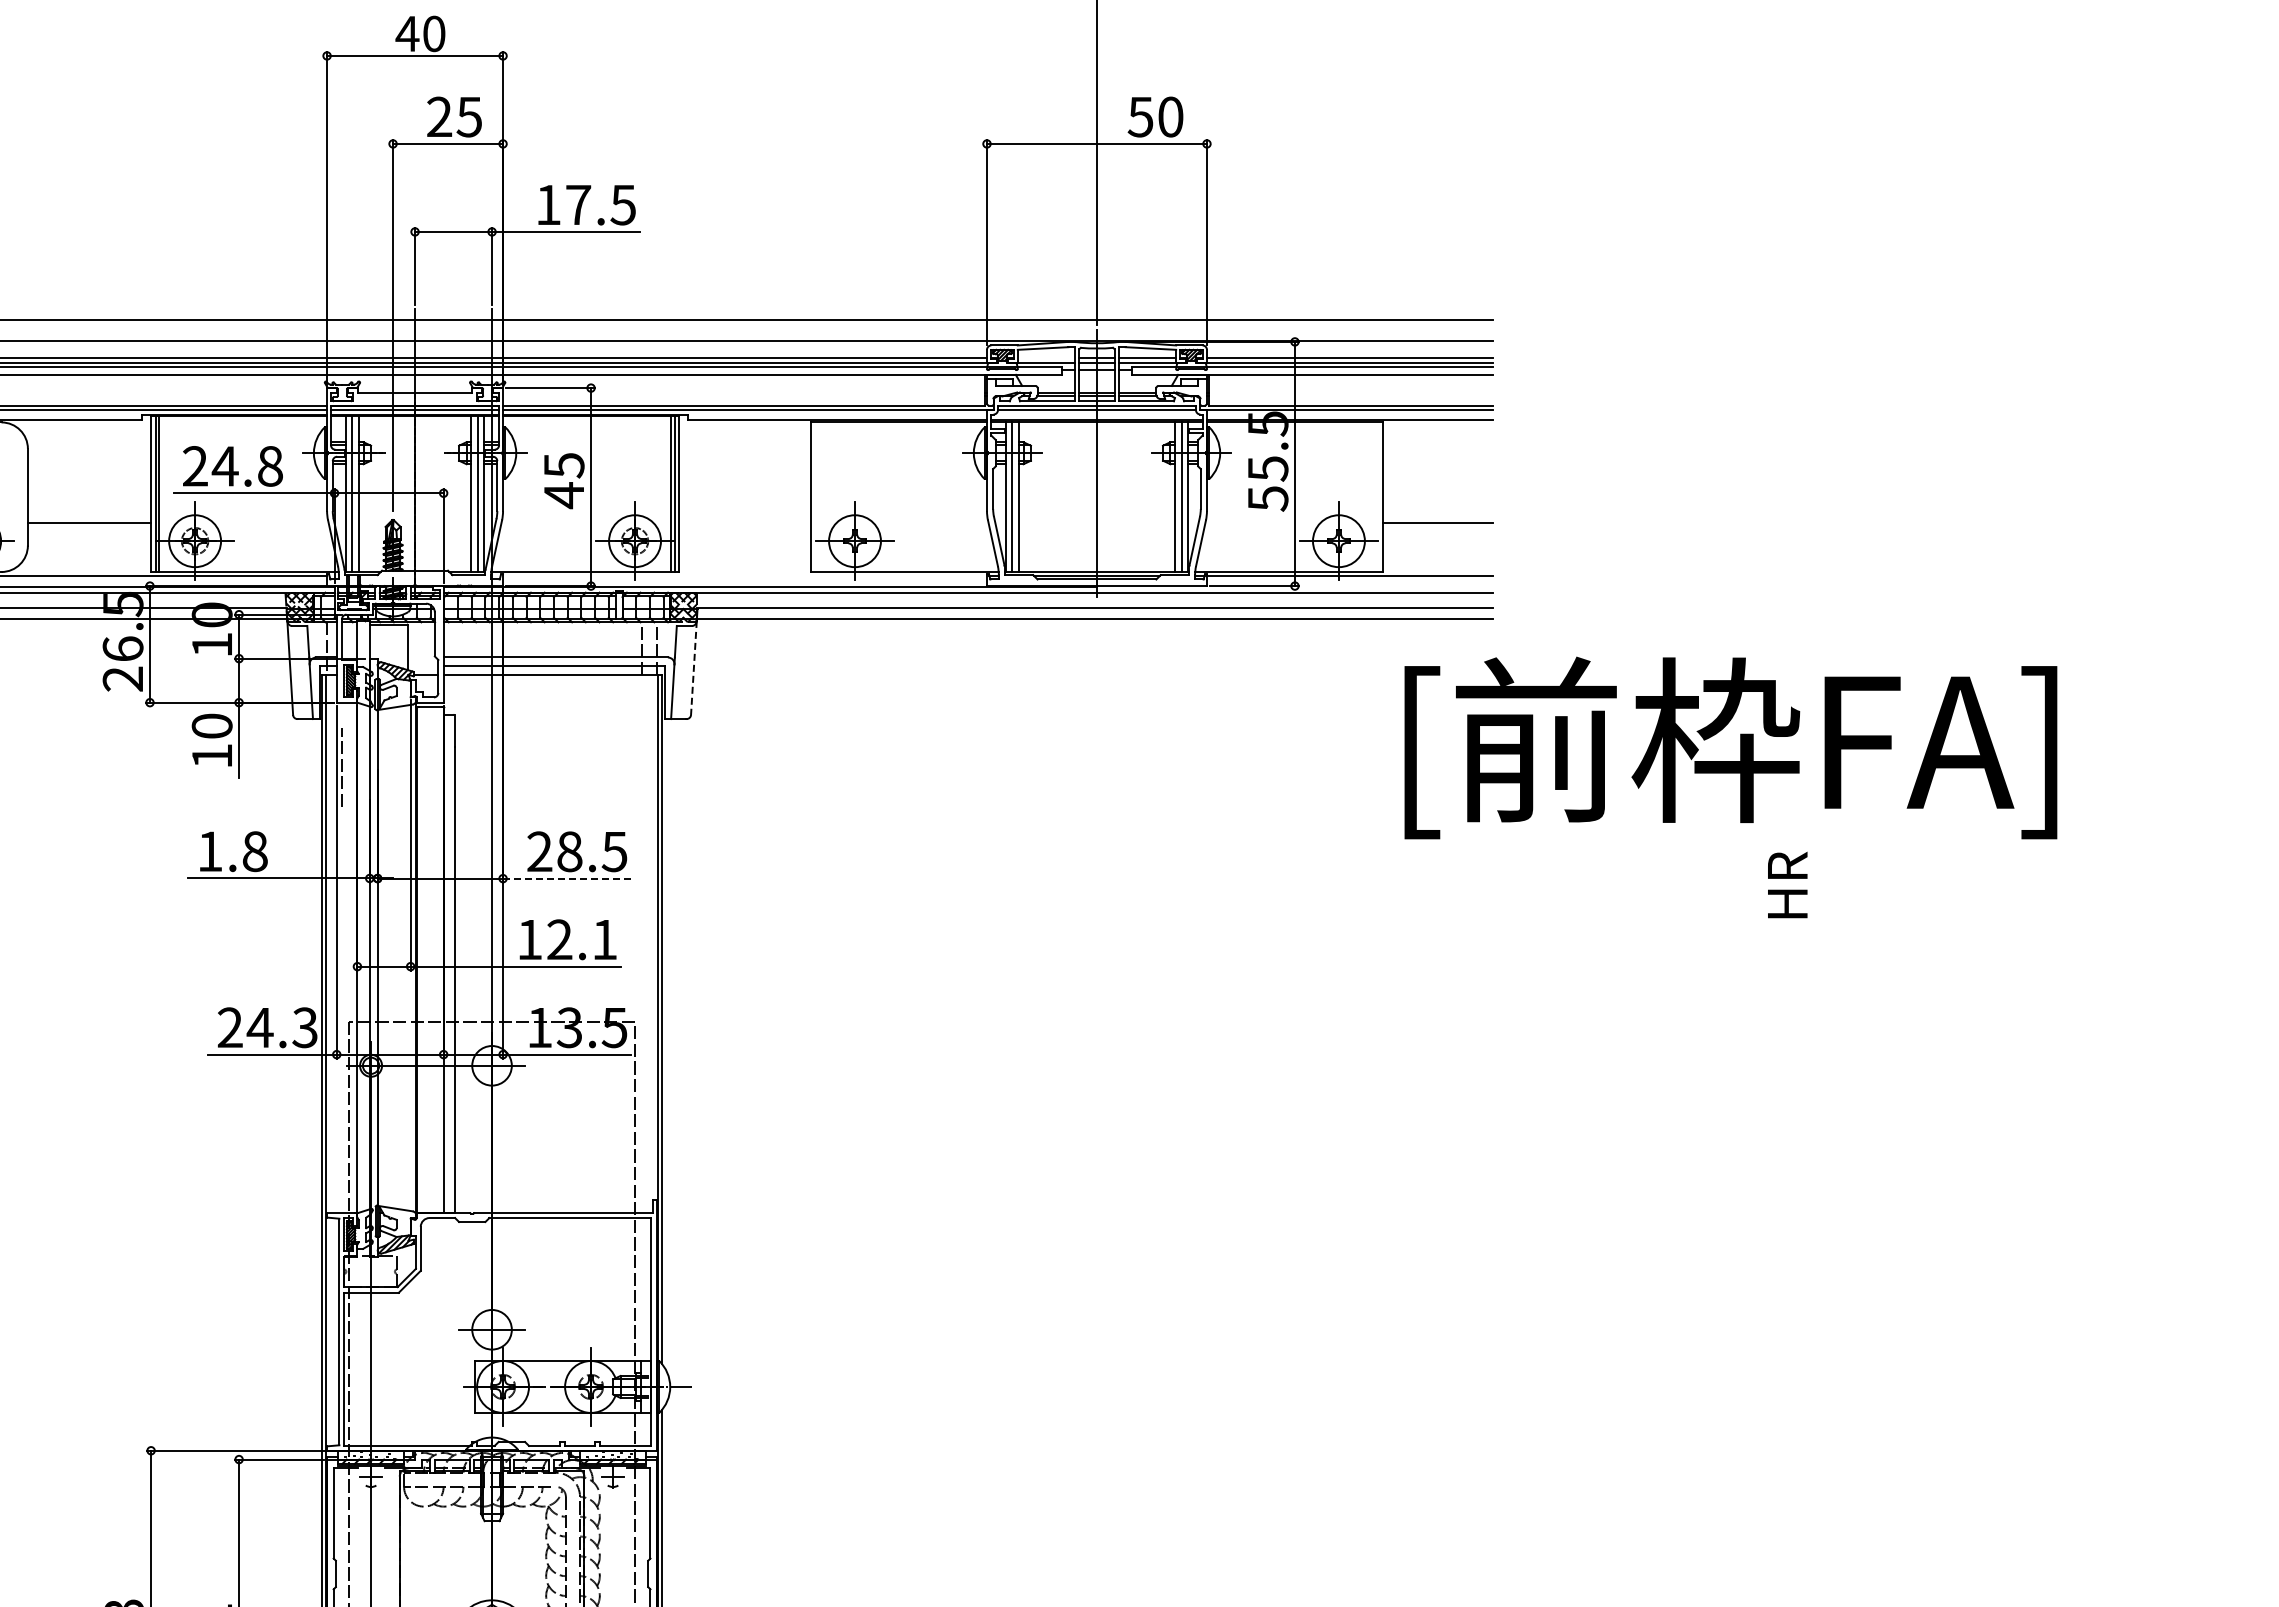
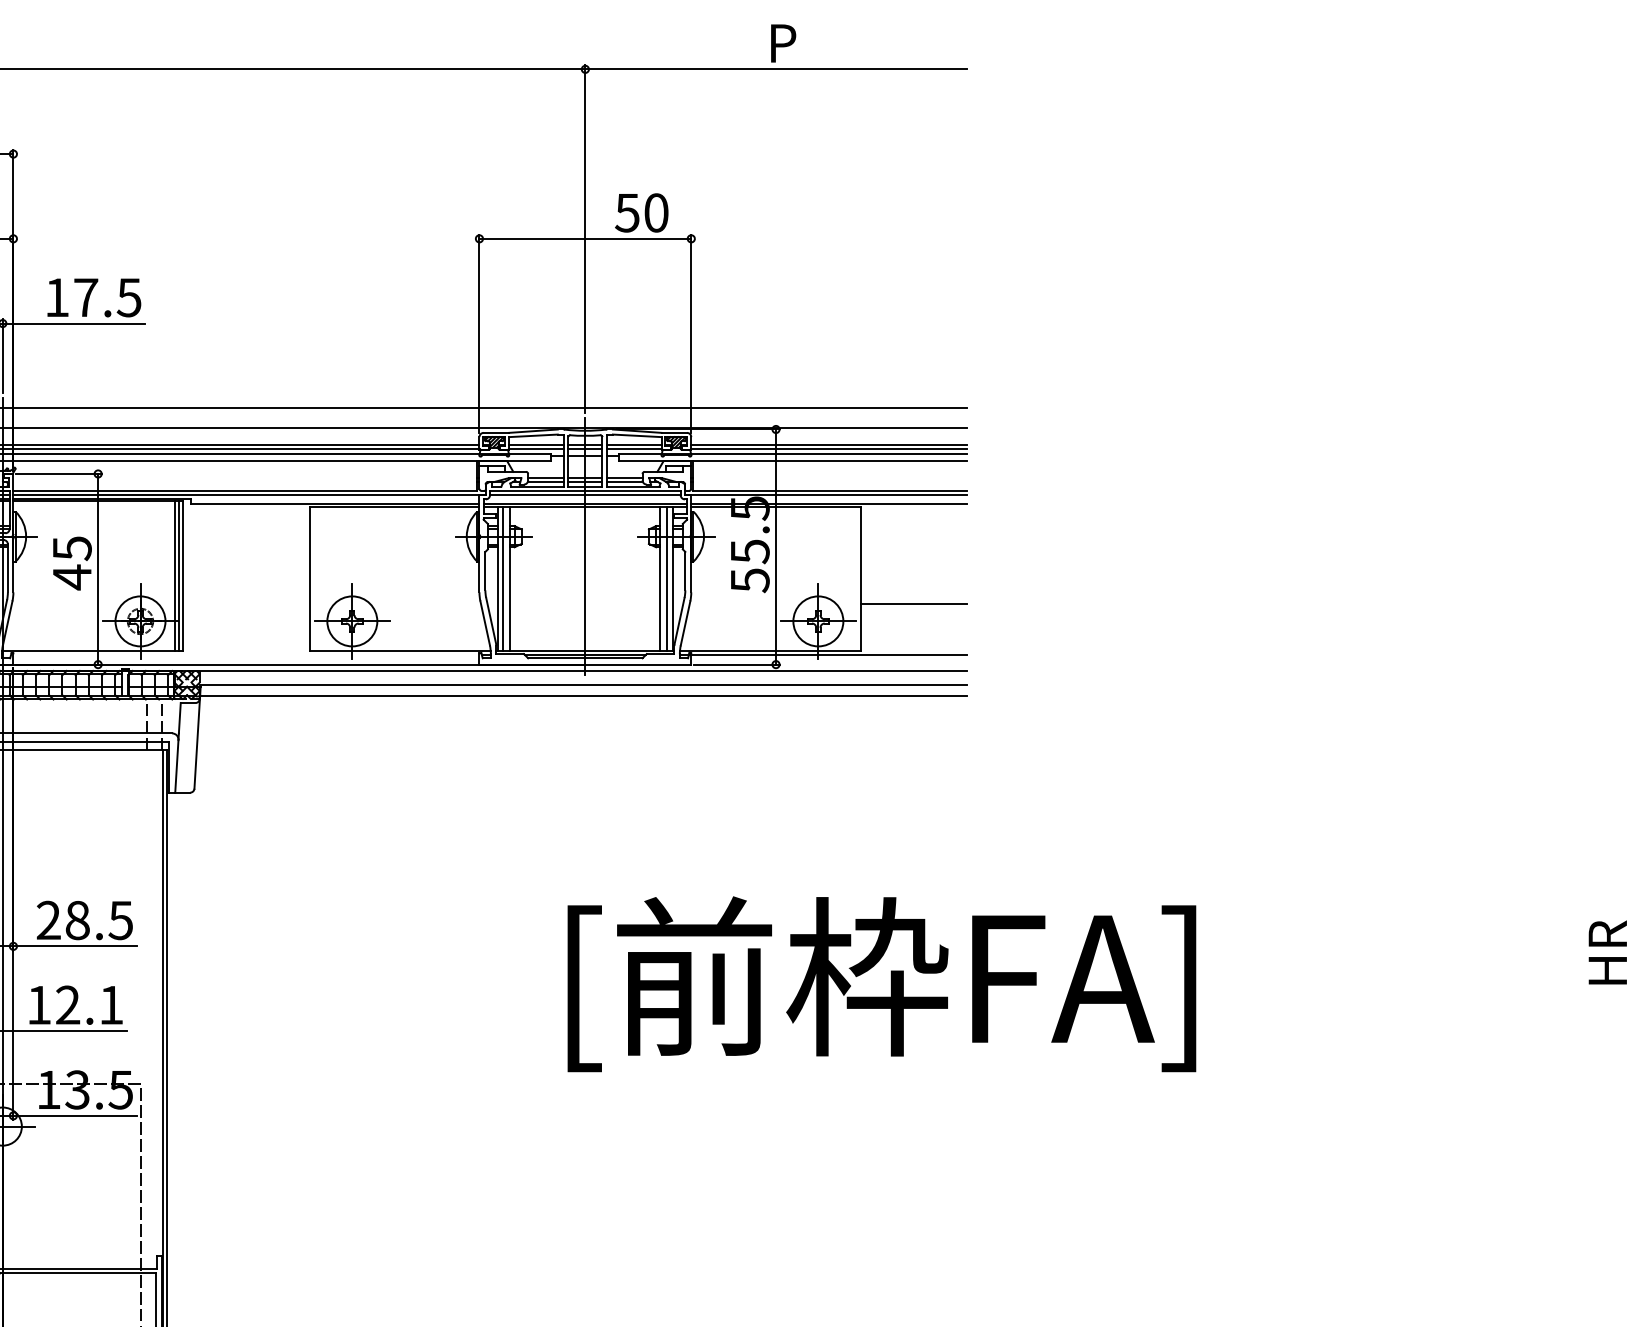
line: (1046, 358) -> (536, 445), added
line: (693, 668) -> (196, 743), dashed -> solid
text: (1730, 747) -> (881, 983), moved
line: (567, 878) -> (75, 946), dashed -> solid
text: (1787, 884) -> (1607, 951), moved

